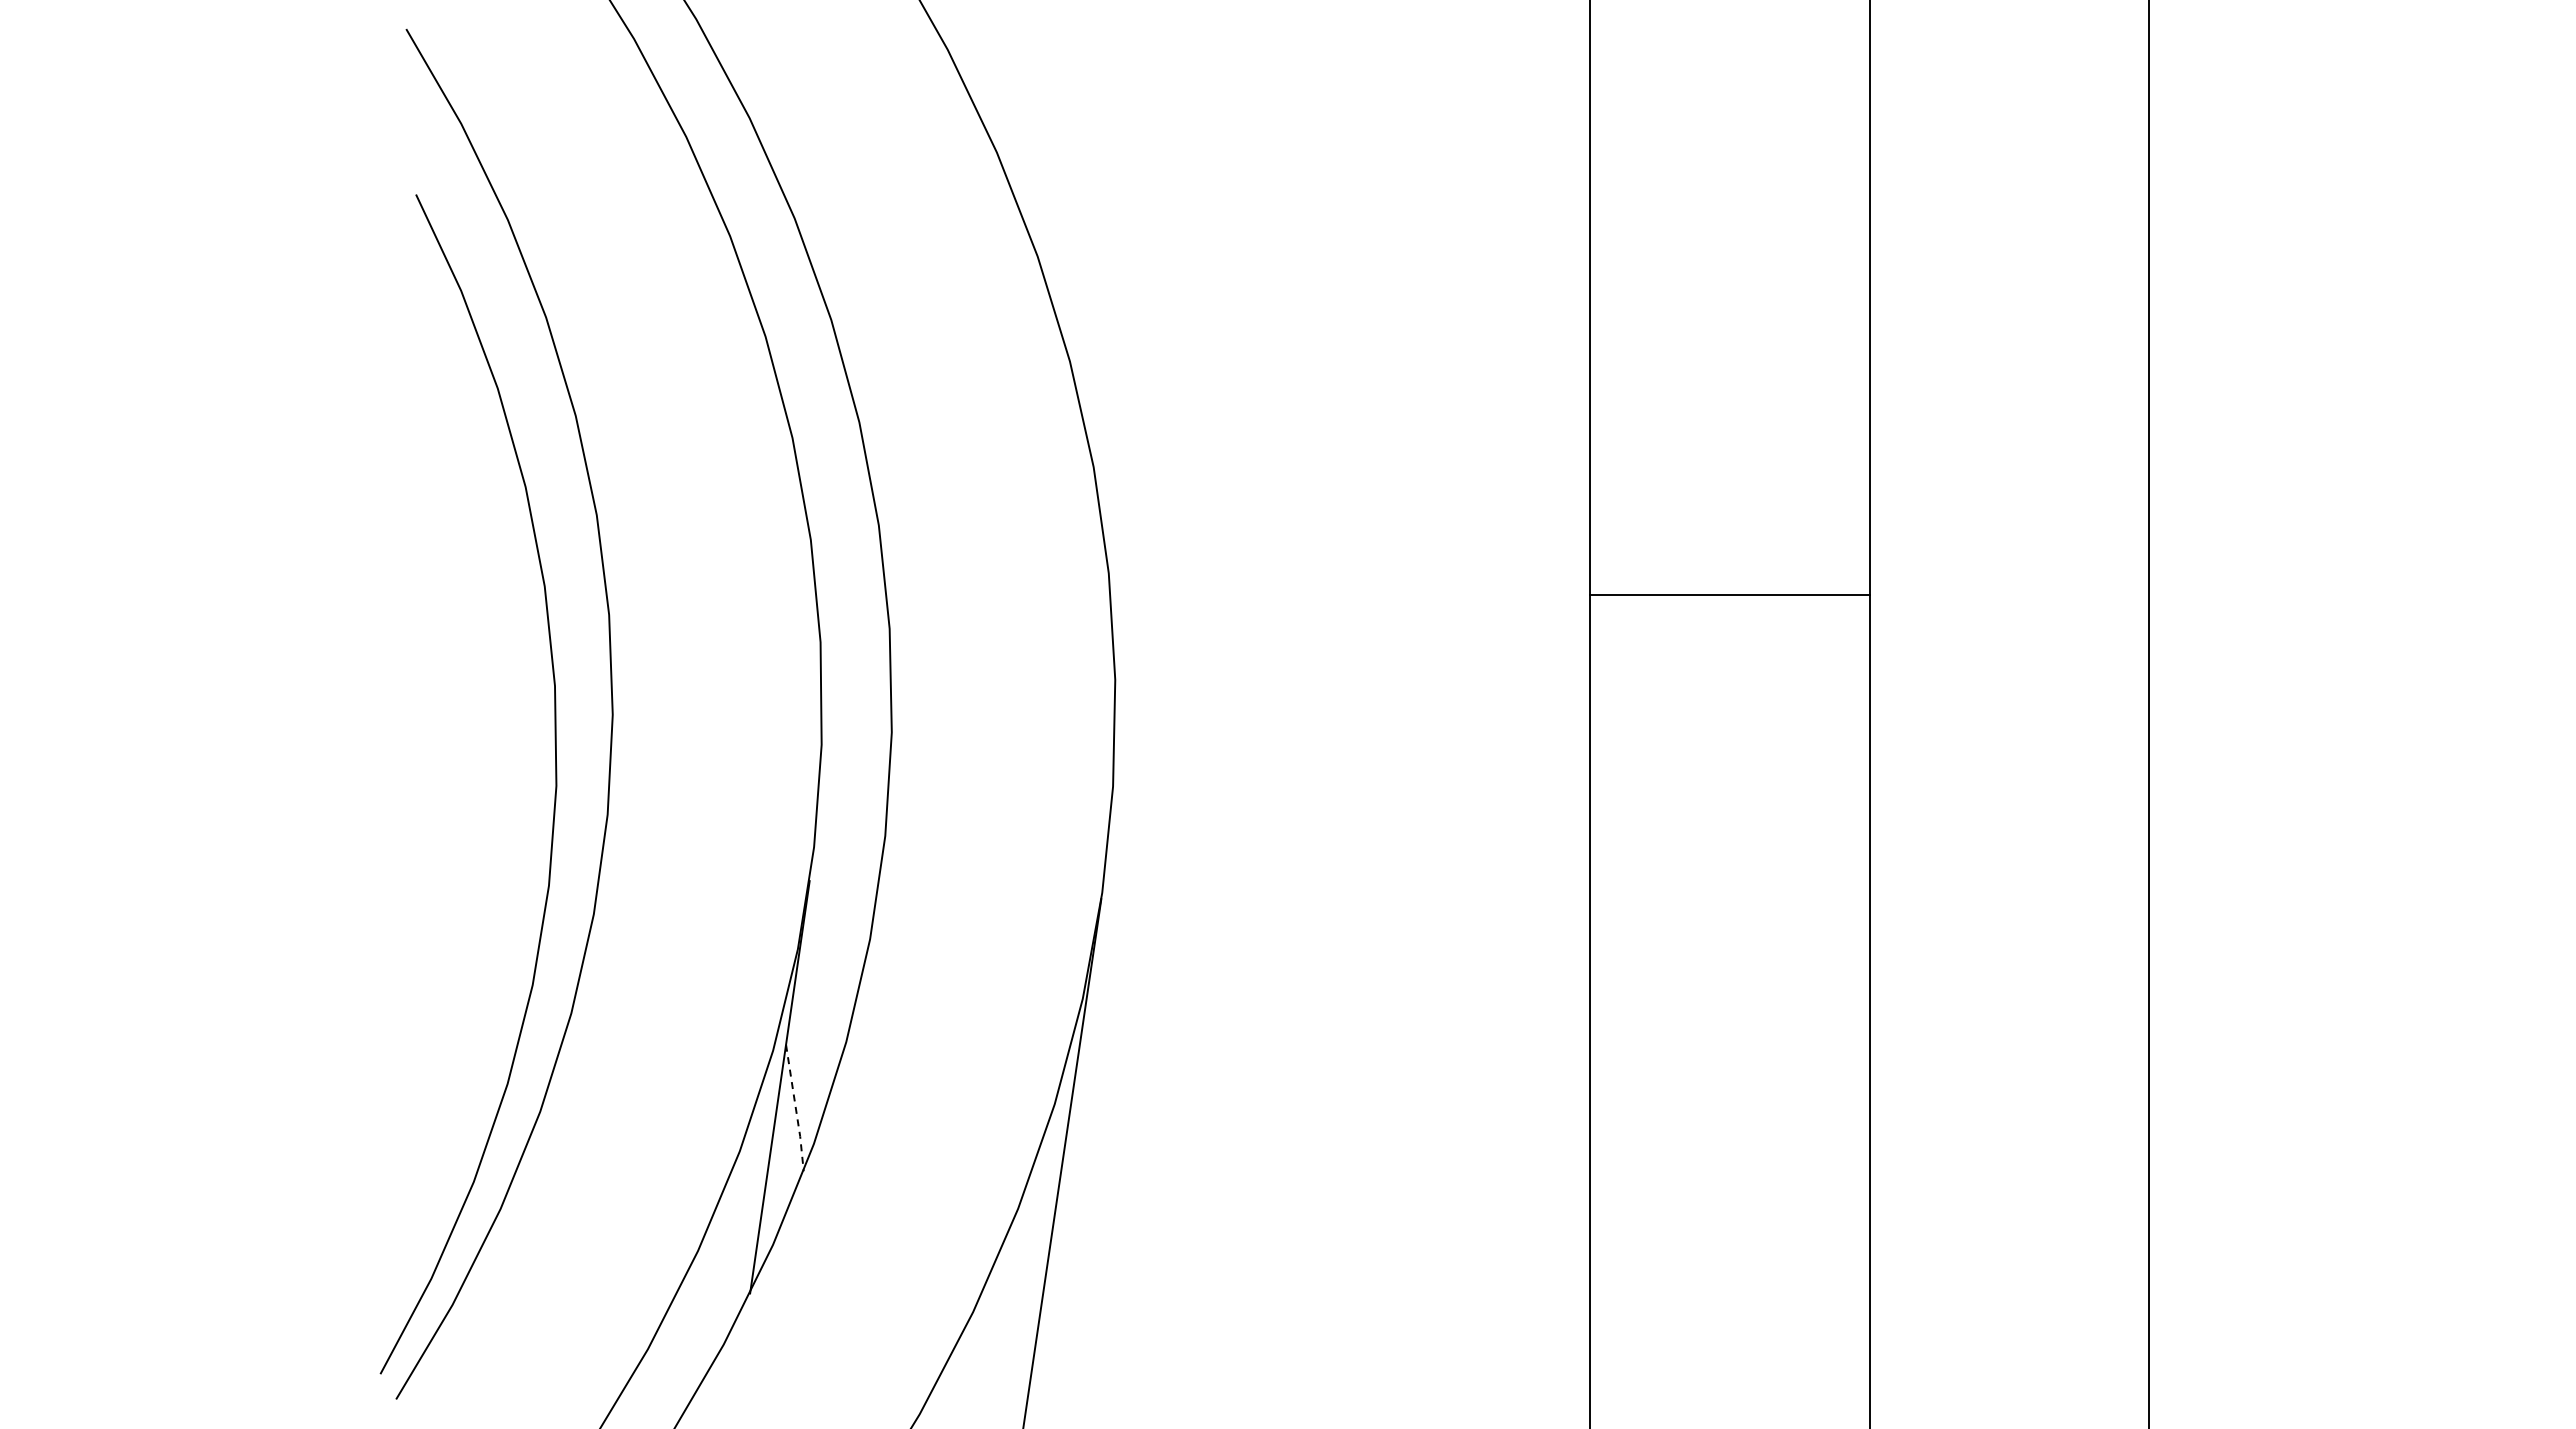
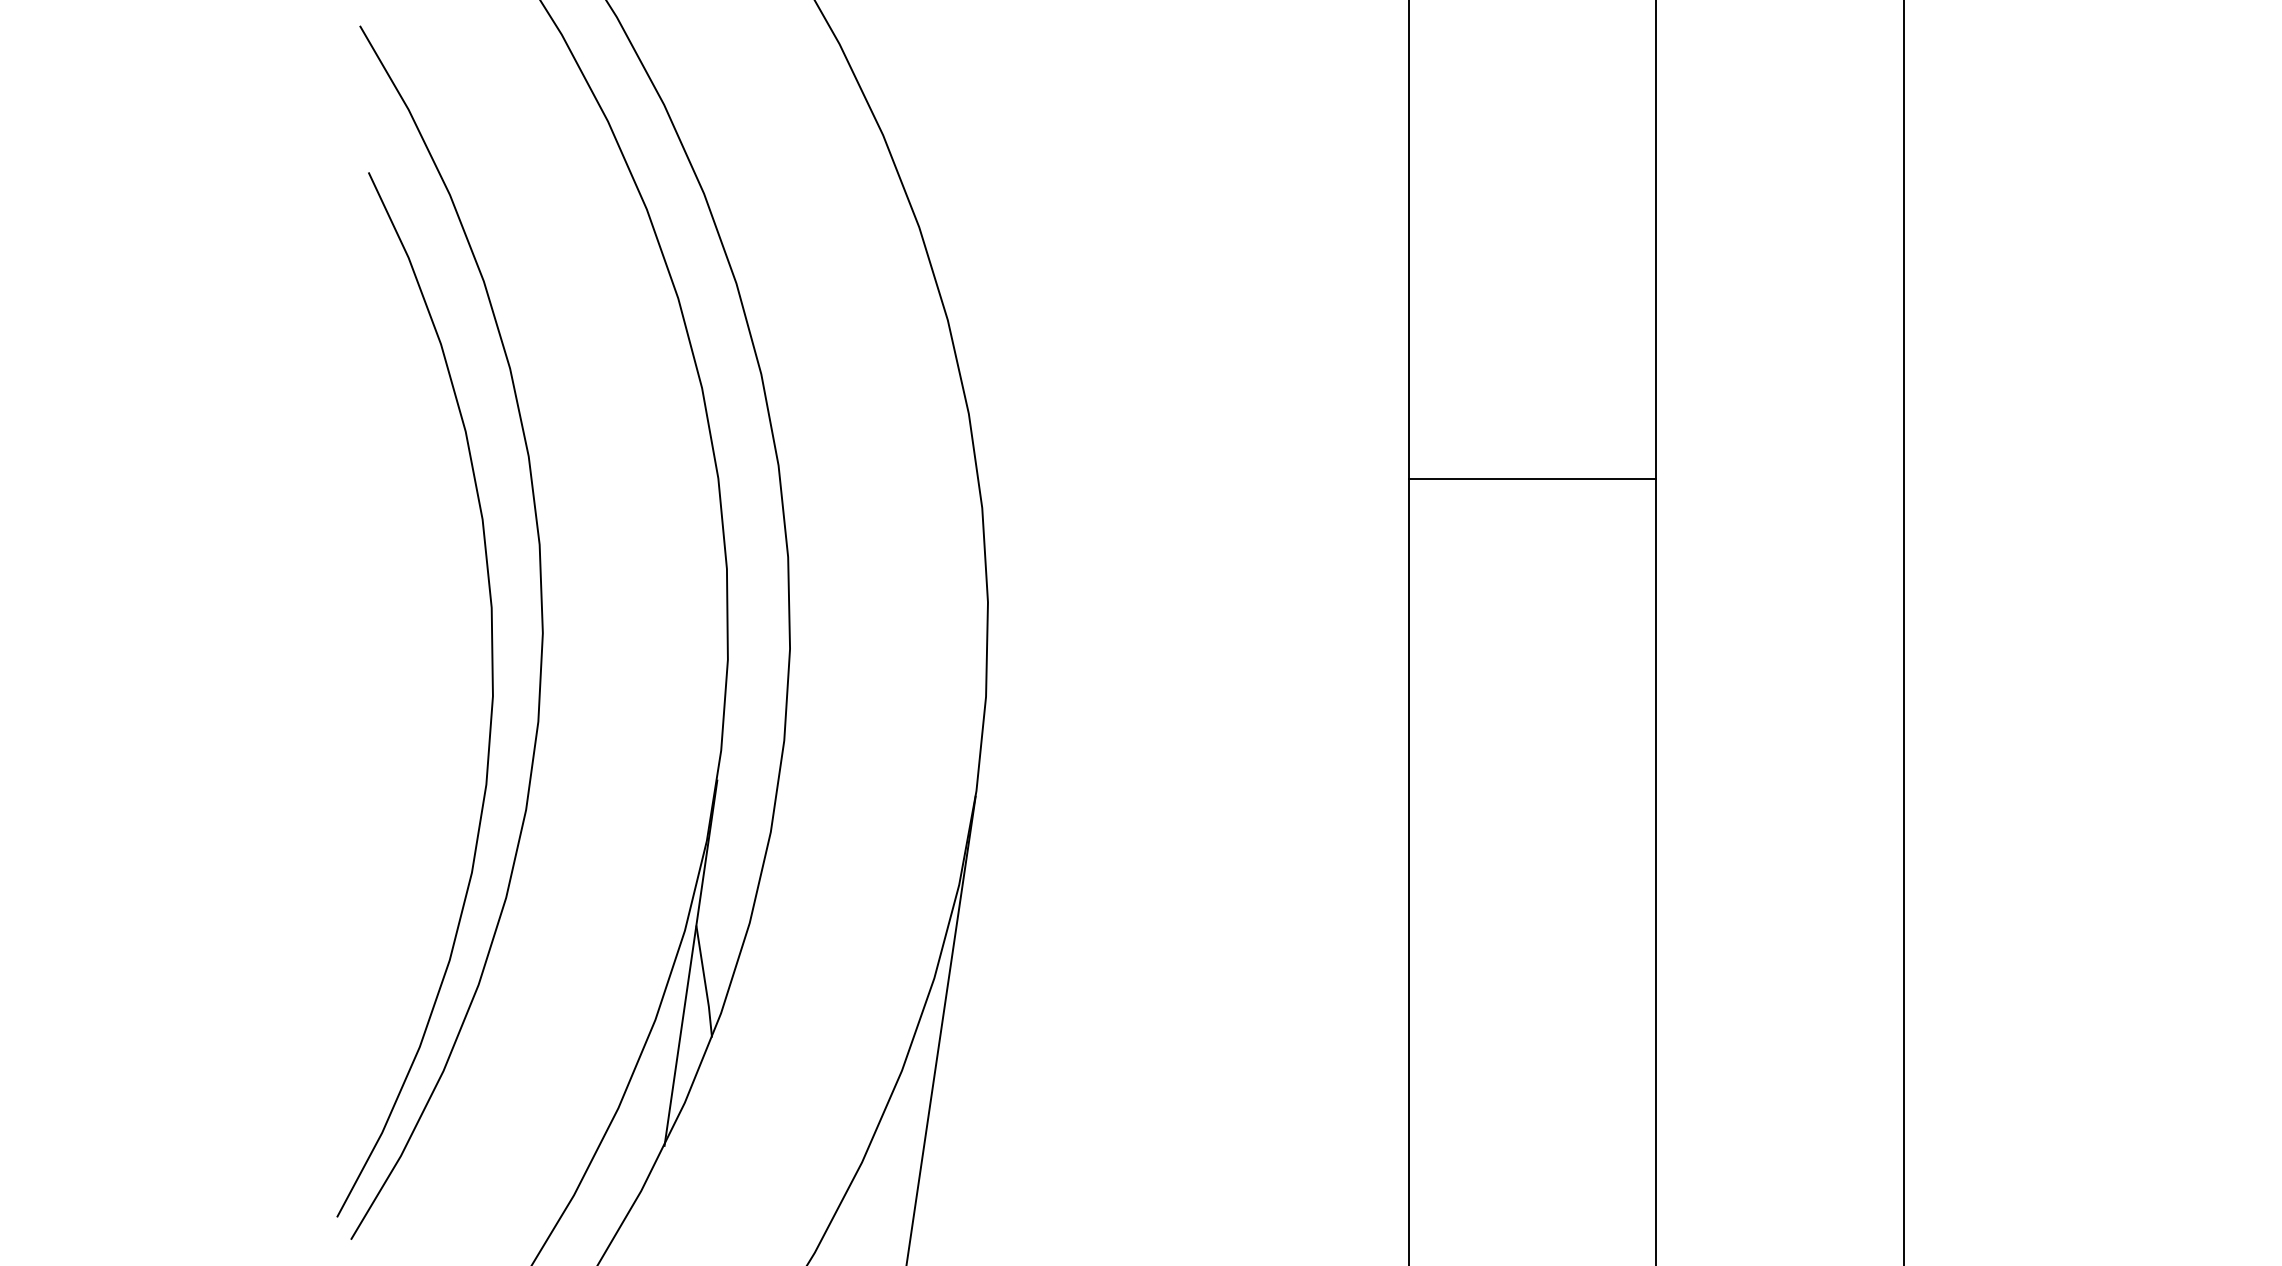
line: (1729, 594) -> (1532, 478), moved
line: (795, 1108) -> (704, 982), dashed -> solid

